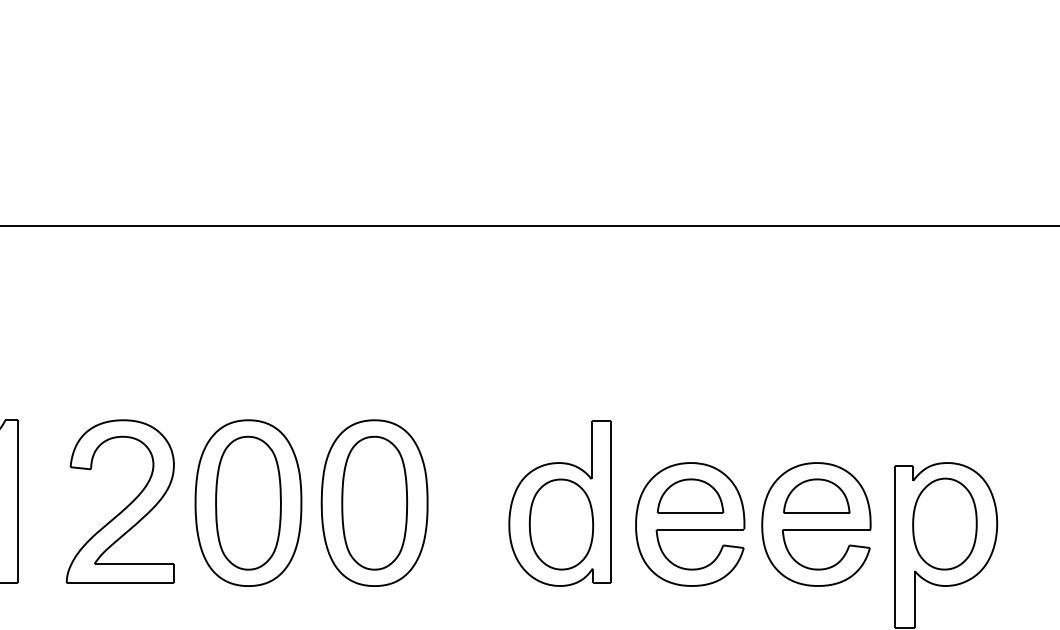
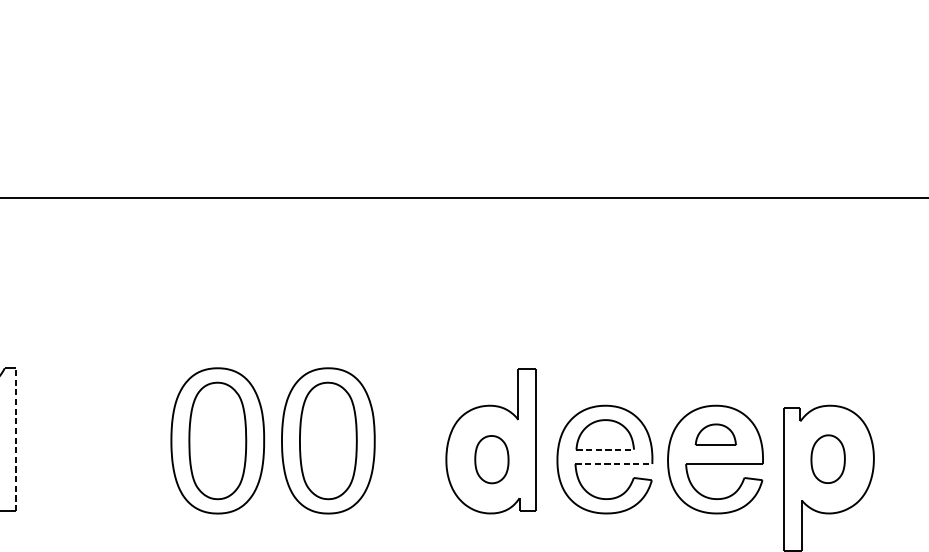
part: (816, 495) -> (715, 434), size x0.7
line: (18, 501) -> (16, 439), solid -> dashed
part: (125, 507) -> (109, 444), removed
line: (690, 513) -> (605, 449), solid -> dashed
part: (944, 523) -> (827, 458), size x0.6
part: (560, 524) -> (491, 459), size x0.6
line: (700, 529) -> (613, 463), solid -> dashed

